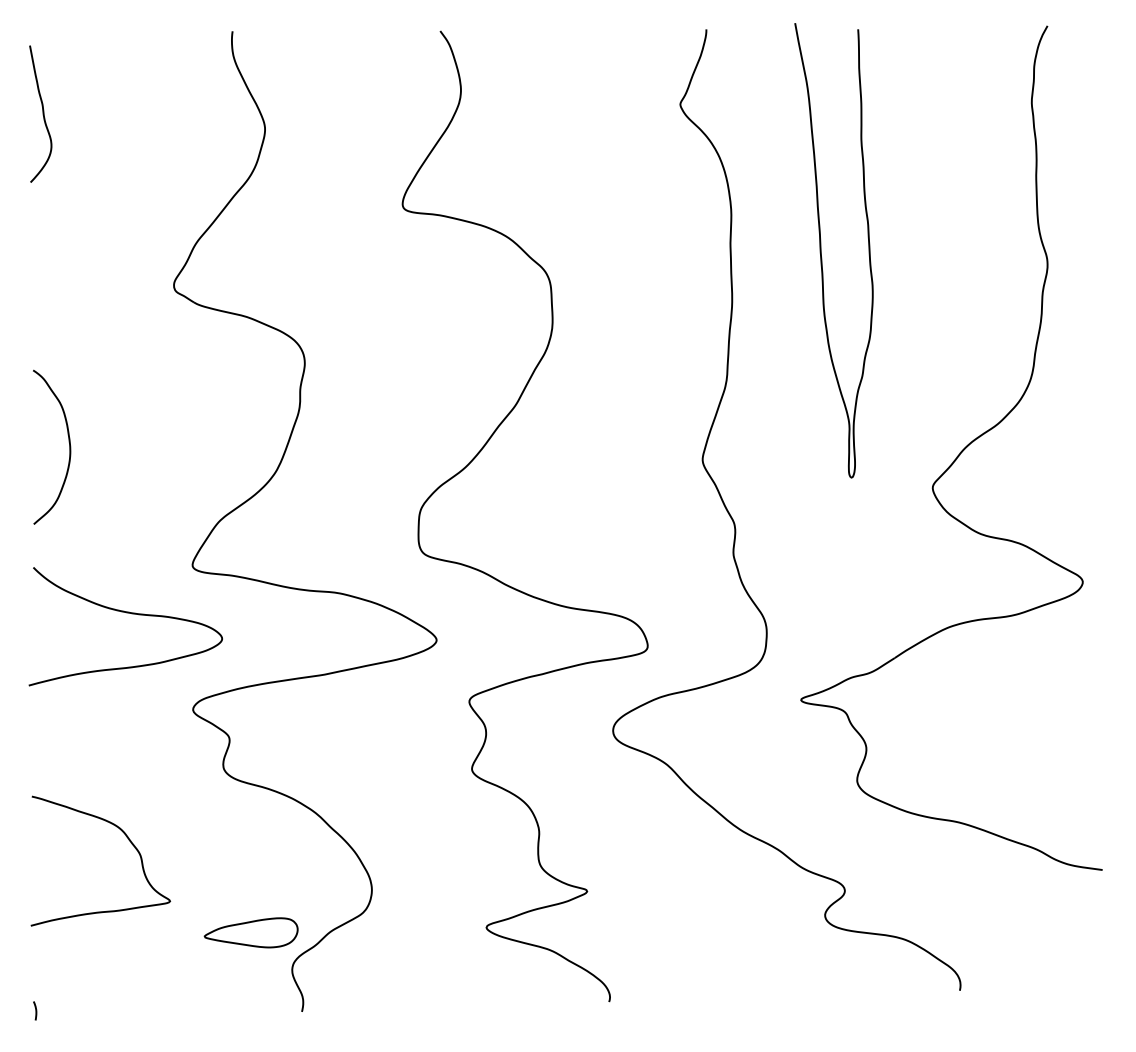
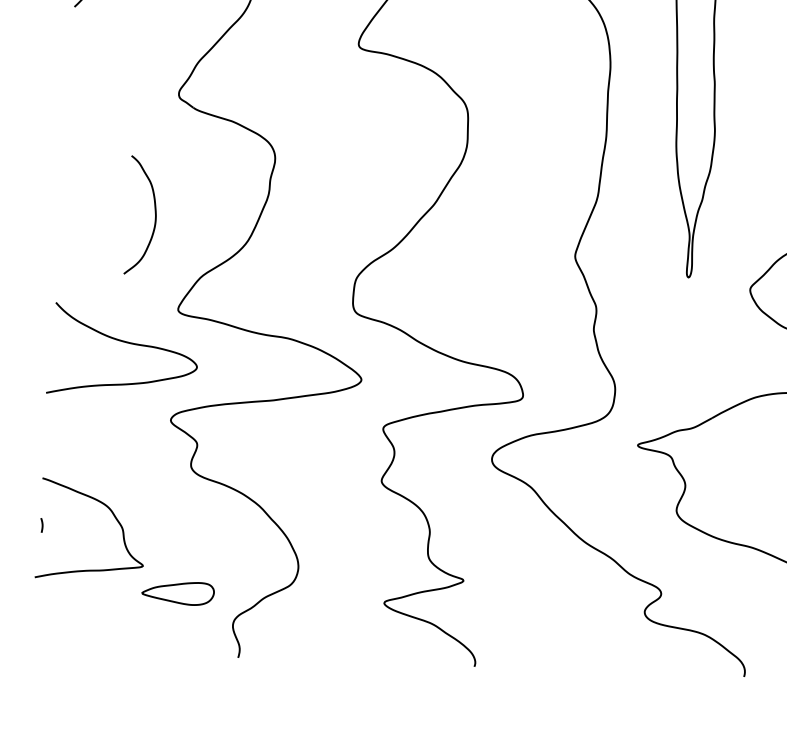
curve: (68, 442) -> (154, 213), moved
part: (250, 932) -> (177, 592), moved
curve: (35, 1010) -> (42, 525), moved

